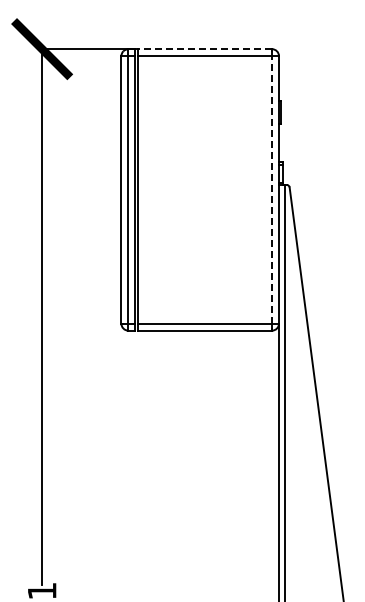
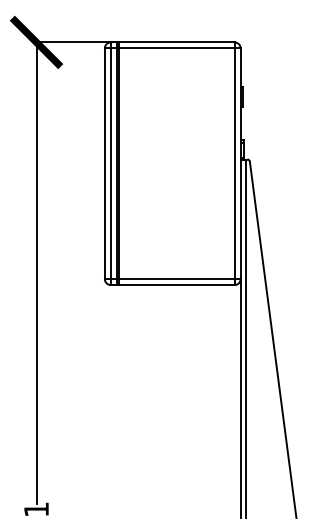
line: (205, 49) -> (177, 42), dashed -> solid
line: (271, 189) -> (234, 163), dashed -> solid

